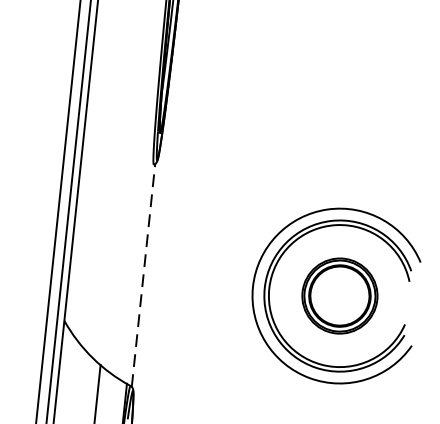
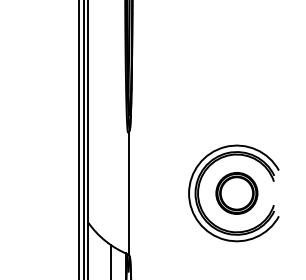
line: (143, 273) -> (128, 192), dashed -> solid

